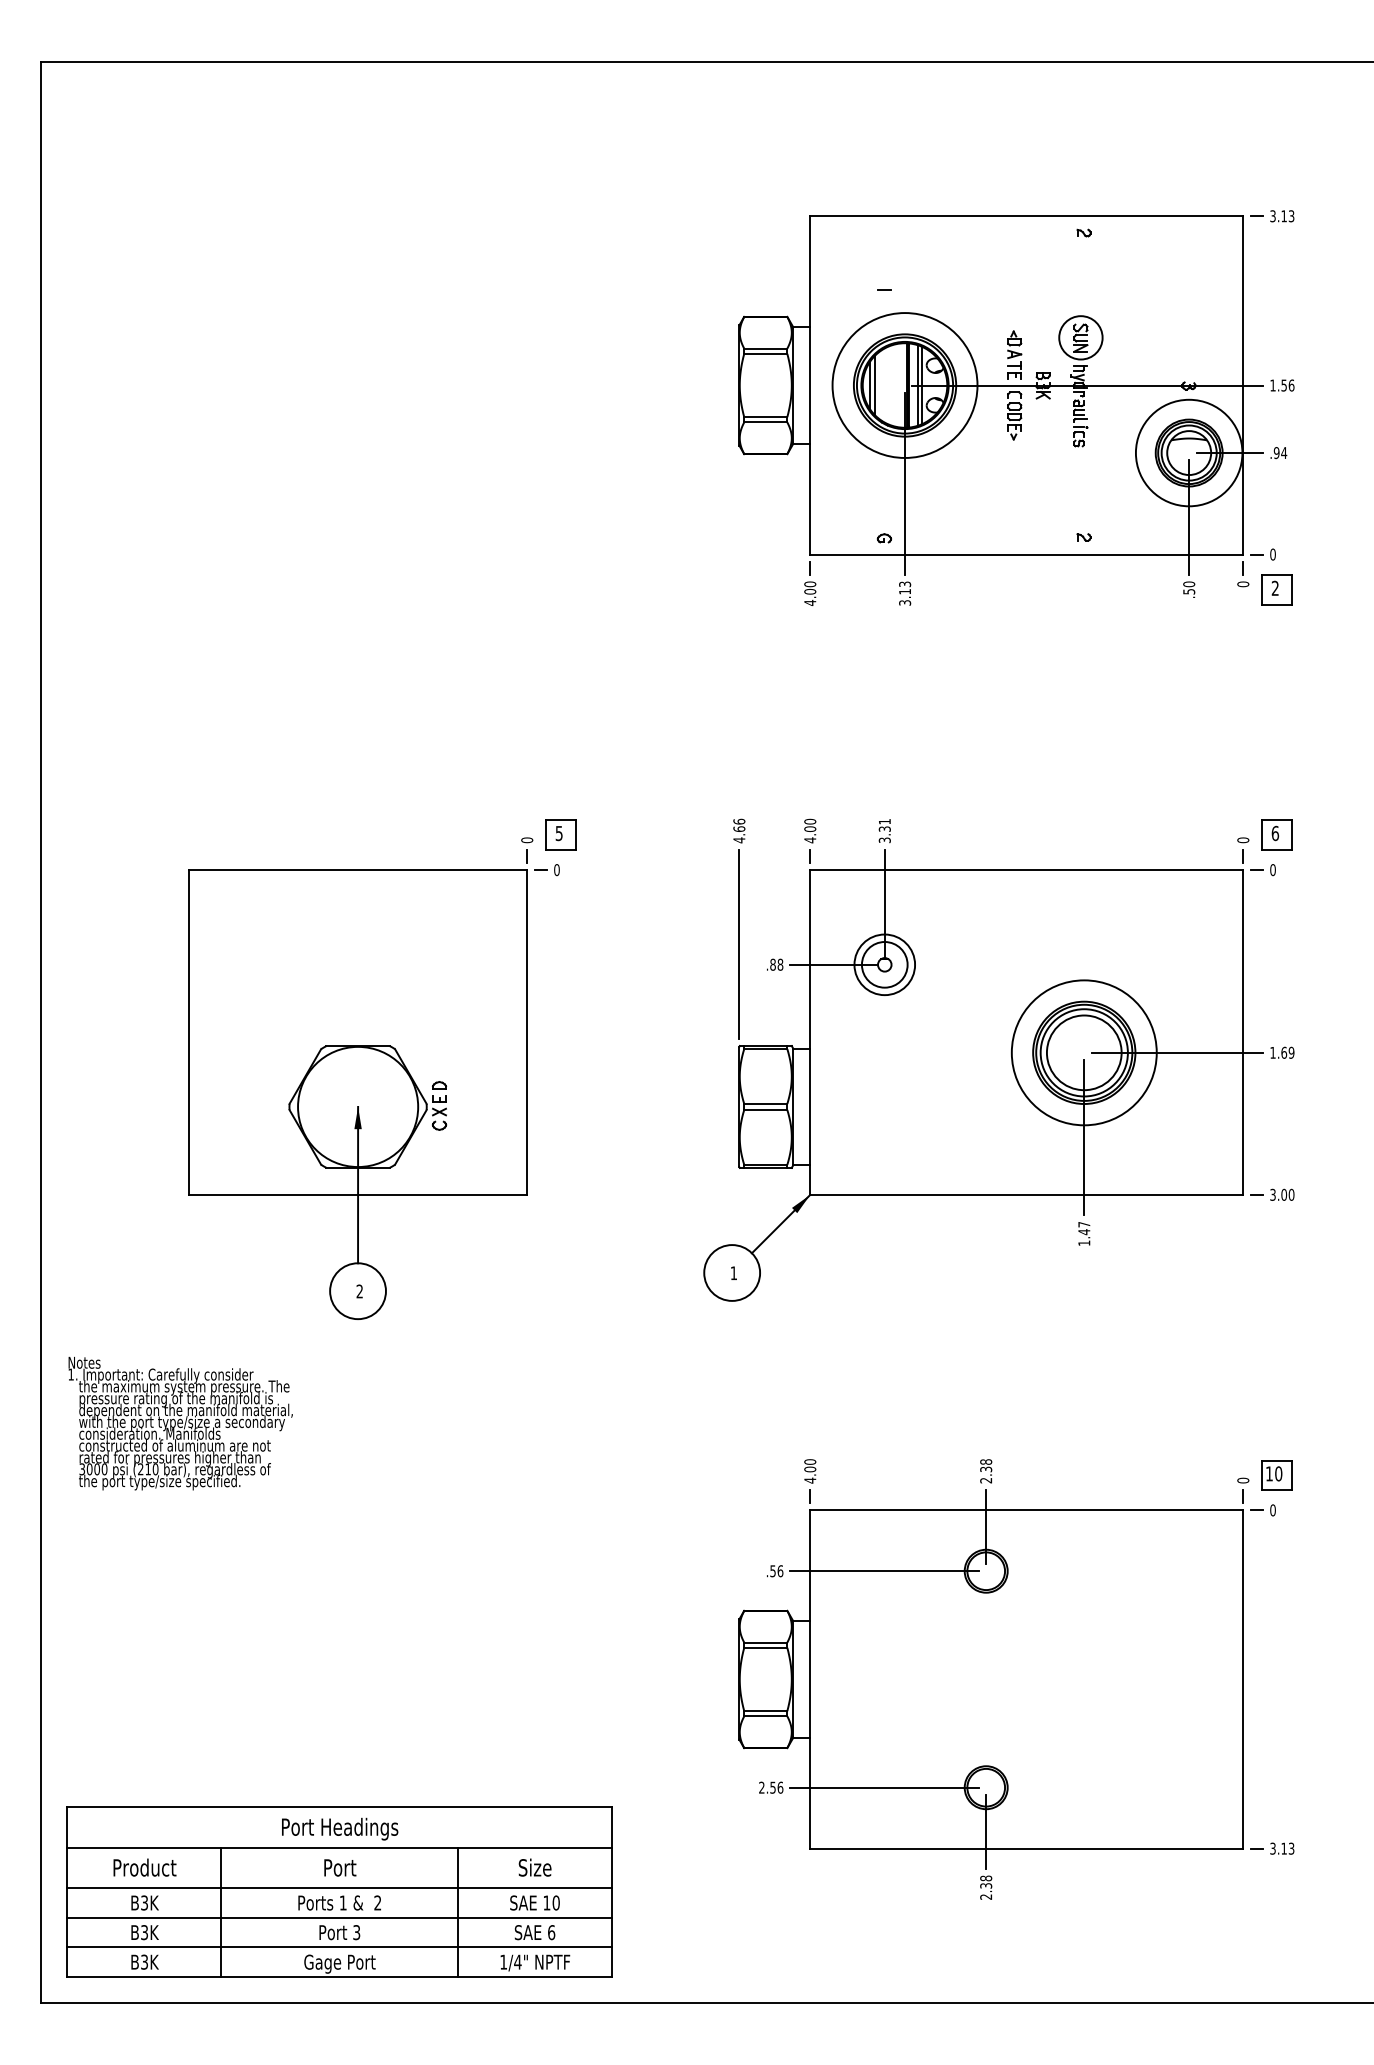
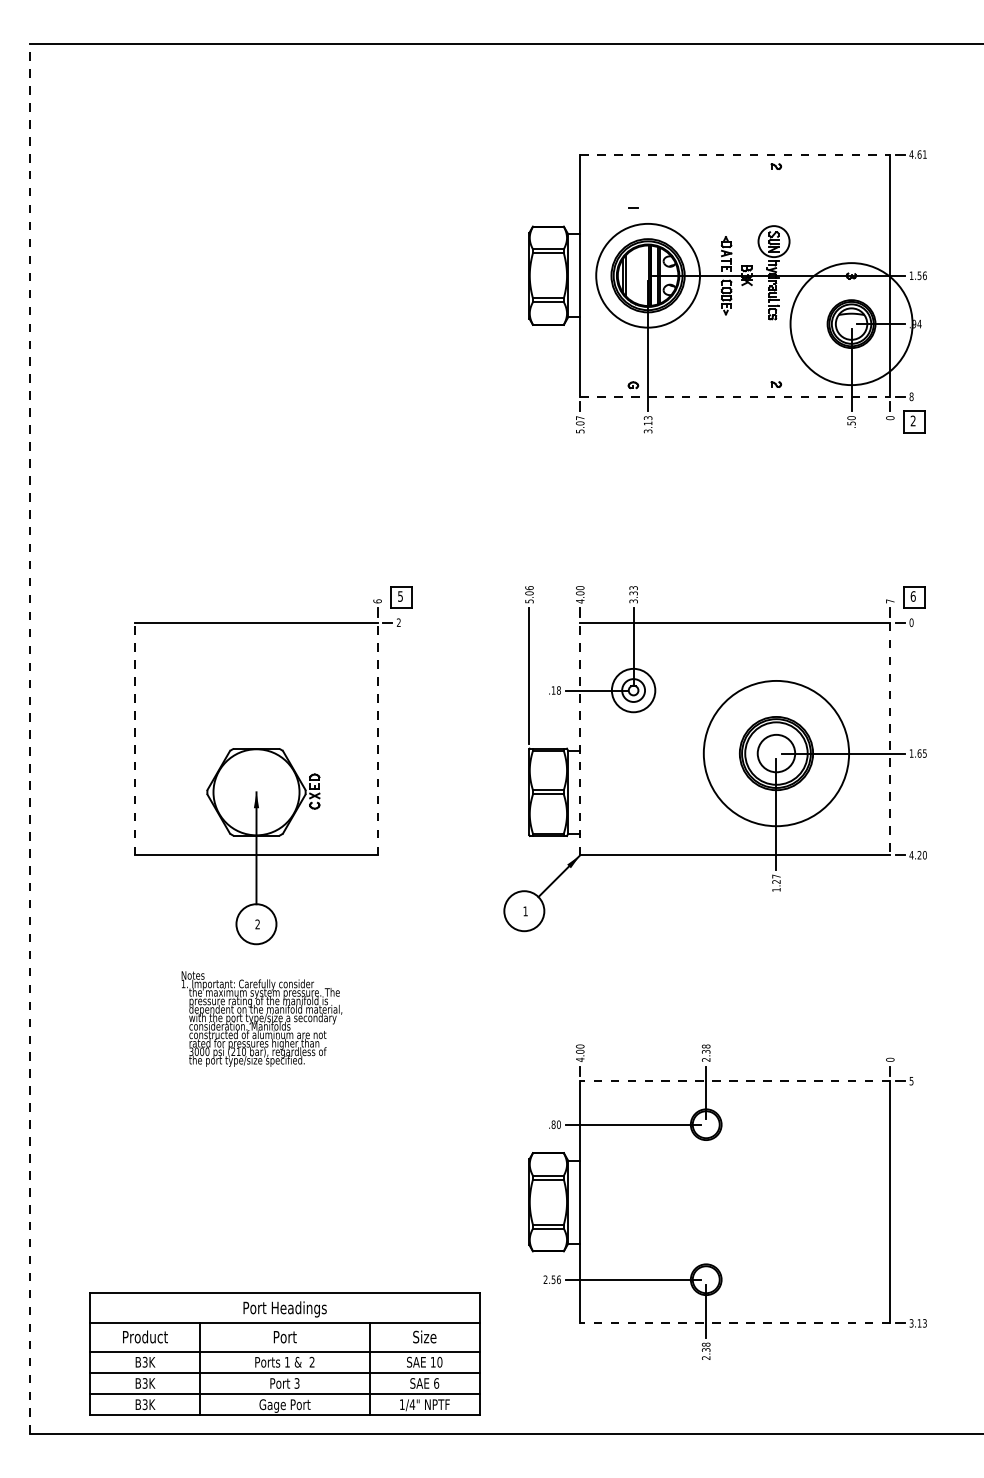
line: (1027, 216) -> (735, 154), solid -> dashed
text: (1282, 216) -> (918, 154), 3.13 -> 4.61
circle: (1188, 452) -> (851, 323), size x1.6
line: (1027, 554) -> (735, 396), solid -> dashed
text: (1272, 554) -> (911, 396), 0 -> 8
text: (810, 593) -> (580, 424), 4.00 -> 5.07
text: (884, 821) -> (633, 587), 3.31 -> 3.33
text: (739, 834) -> (529, 597), 4.66 -> 5.06
text: (526, 839) -> (377, 600), 0 -> 6
text: (1243, 840) -> (890, 601), 0 -> 7
text: (556, 870) -> (398, 623), 0 -> 2
text: (772, 964) -> (553, 690), .88 -> .18
circle: (884, 964) -> (633, 690), size x0.7
line: (41, 1032) -> (29, 739), solid -> dashed
line: (188, 1032) -> (135, 739), solid -> dashed
line: (527, 1032) -> (377, 739), solid -> dashed
line: (810, 1032) -> (580, 739), solid -> dashed
line: (1243, 1033) -> (890, 739), solid -> dashed
circle: (1083, 1052) -> (775, 753), size x0.7
circle: (1083, 1052) -> (775, 753), size x1.4
text: (1291, 1052) -> (924, 753), 1.69 -> 1.65
text: (1278, 1194) -> (915, 854), 3.00 -> 4.20
text: (1084, 1232) -> (776, 882), 1.47 -> 1.27
text: (180, 1423) -> (261, 1018), moved
part: (1276, 1475) -> (914, 1056), removed
line: (1026, 1510) -> (735, 1081), solid -> dashed
text: (1272, 1510) -> (911, 1081), 0 -> 5
text: (776, 1571) -> (556, 1124), .56 -> .80
line: (1026, 1848) -> (735, 1323), solid -> dashed
part: (339, 1891) -> (284, 1354), moved

